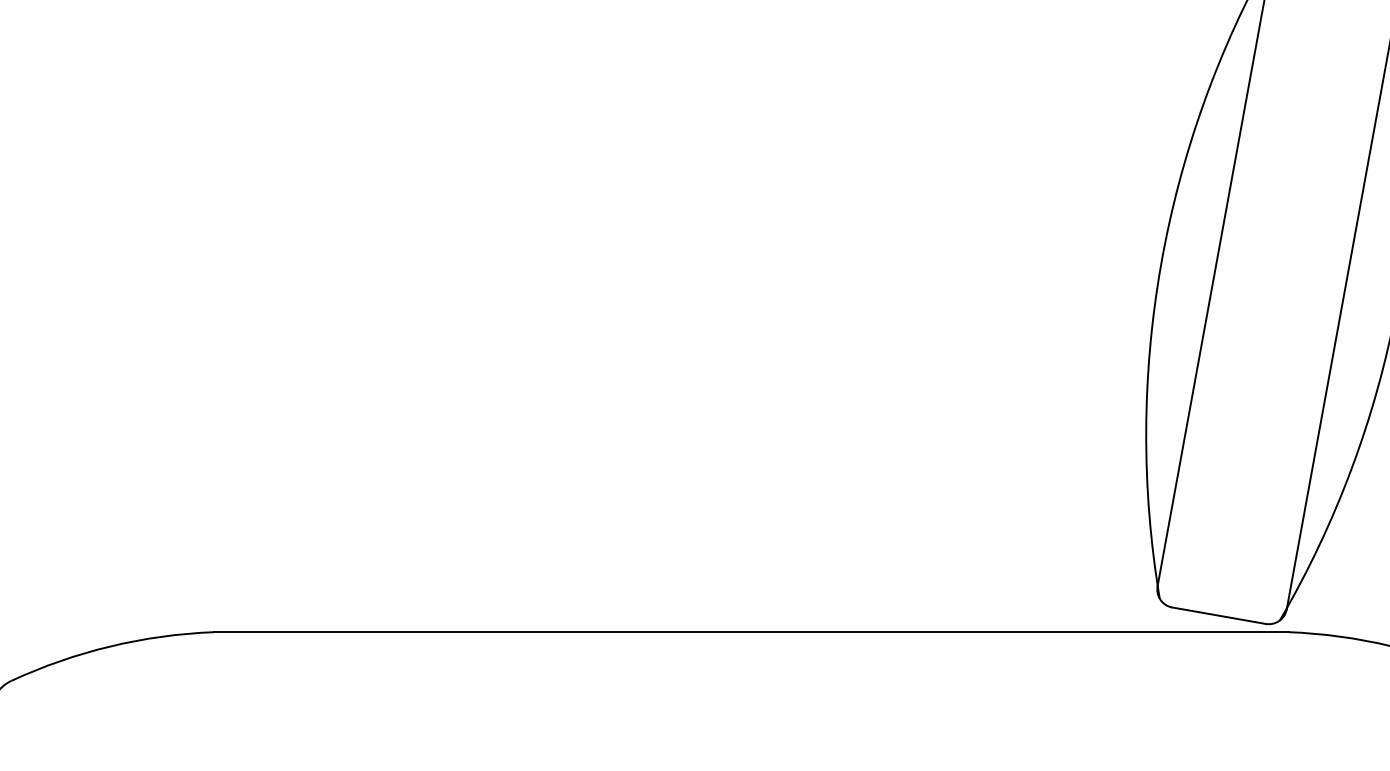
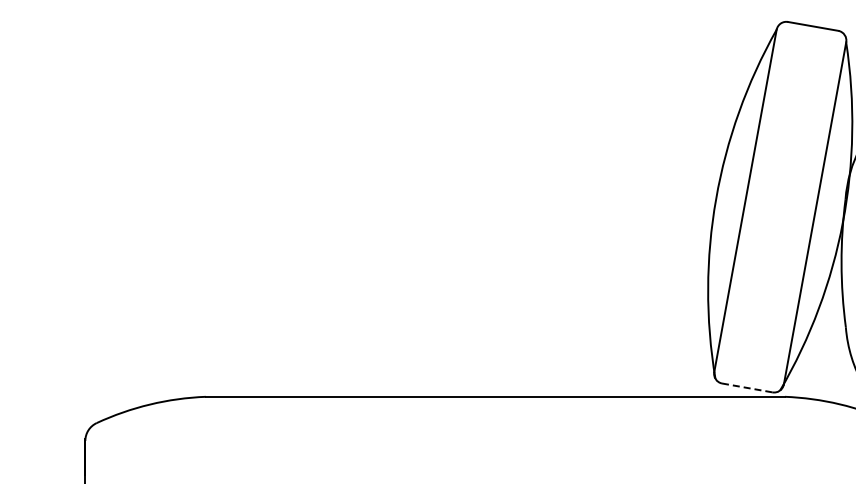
line: (1219, 614) -> (747, 387), solid -> dashed

